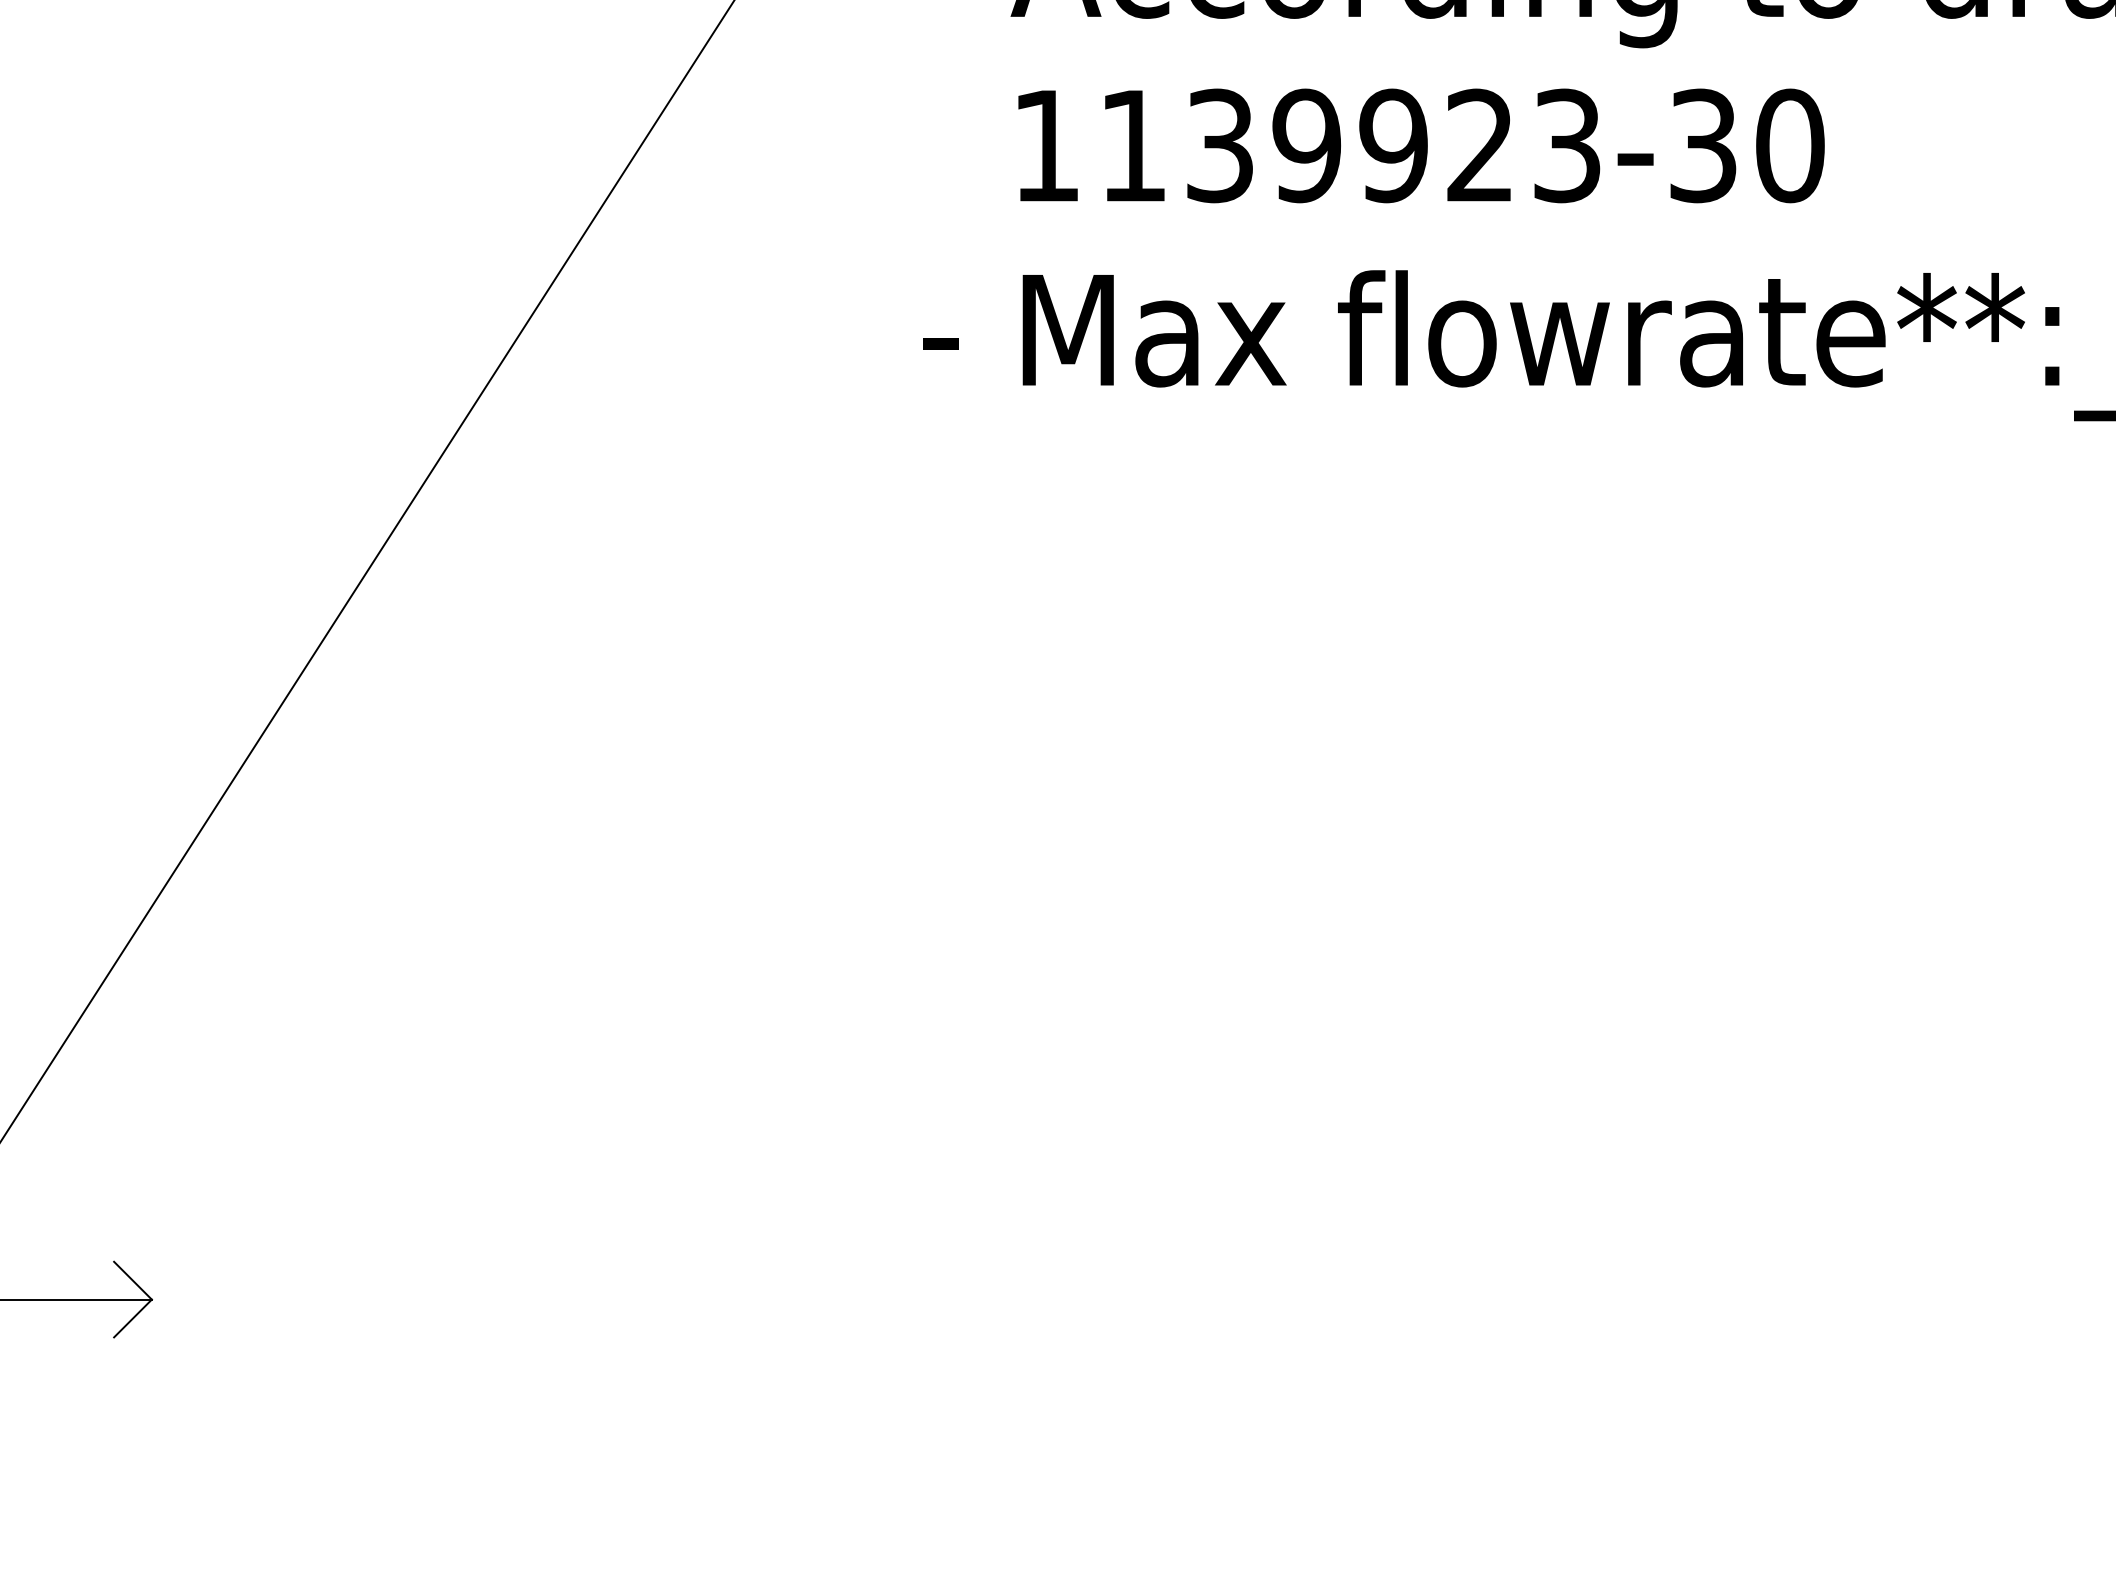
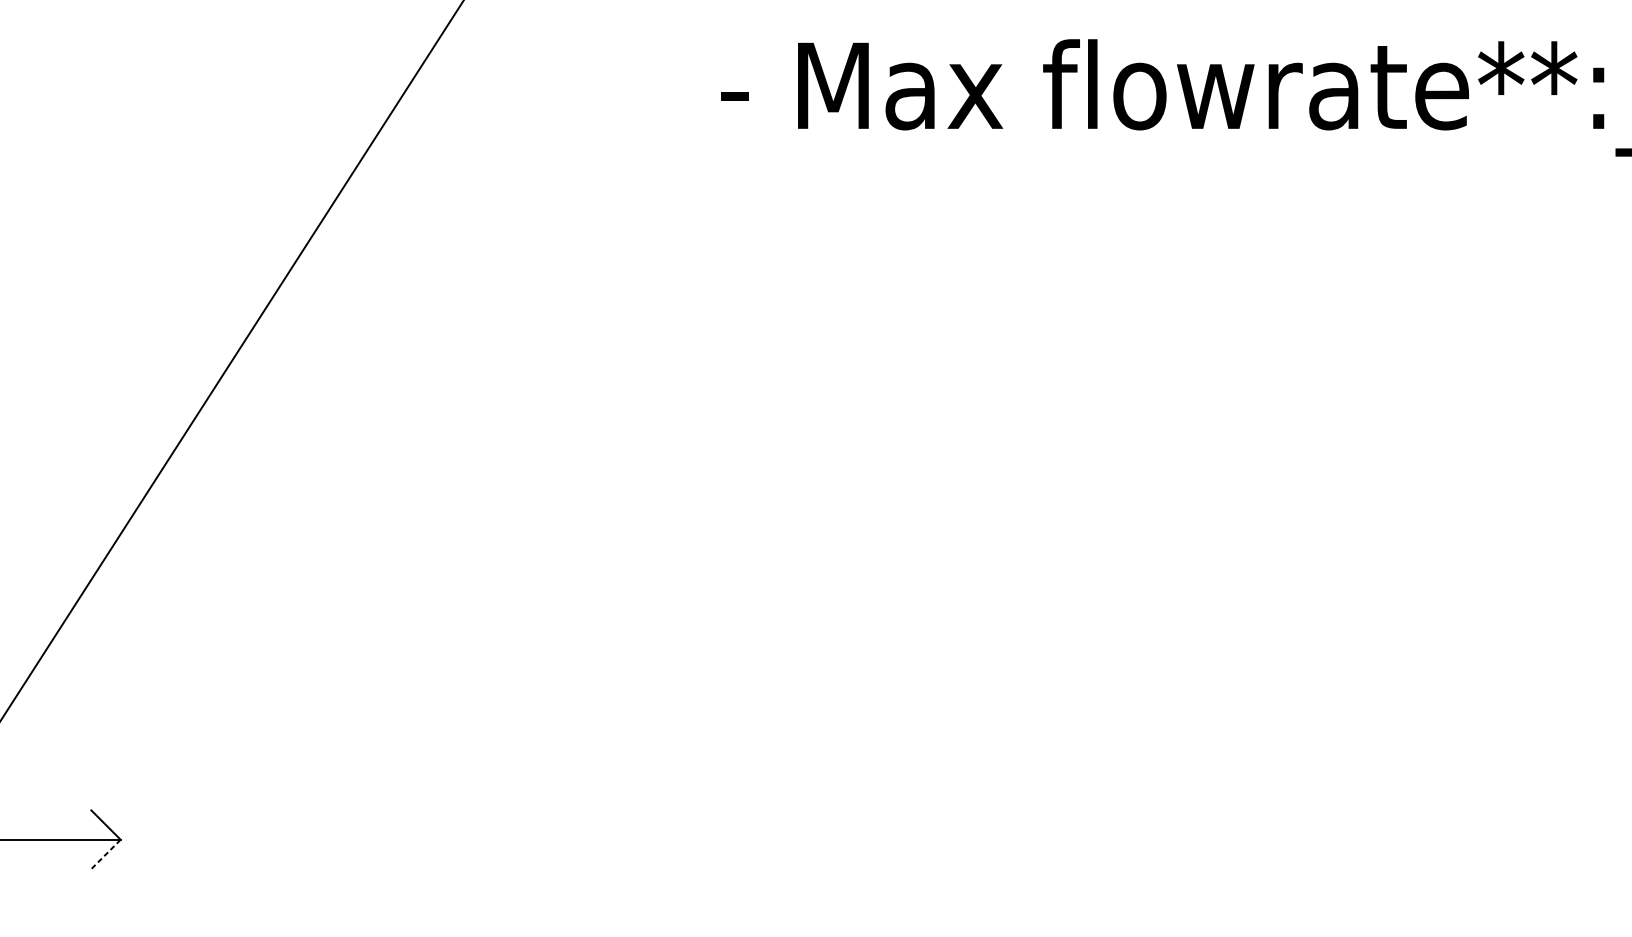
line: (132, 1318) -> (105, 854), solid -> dashed

